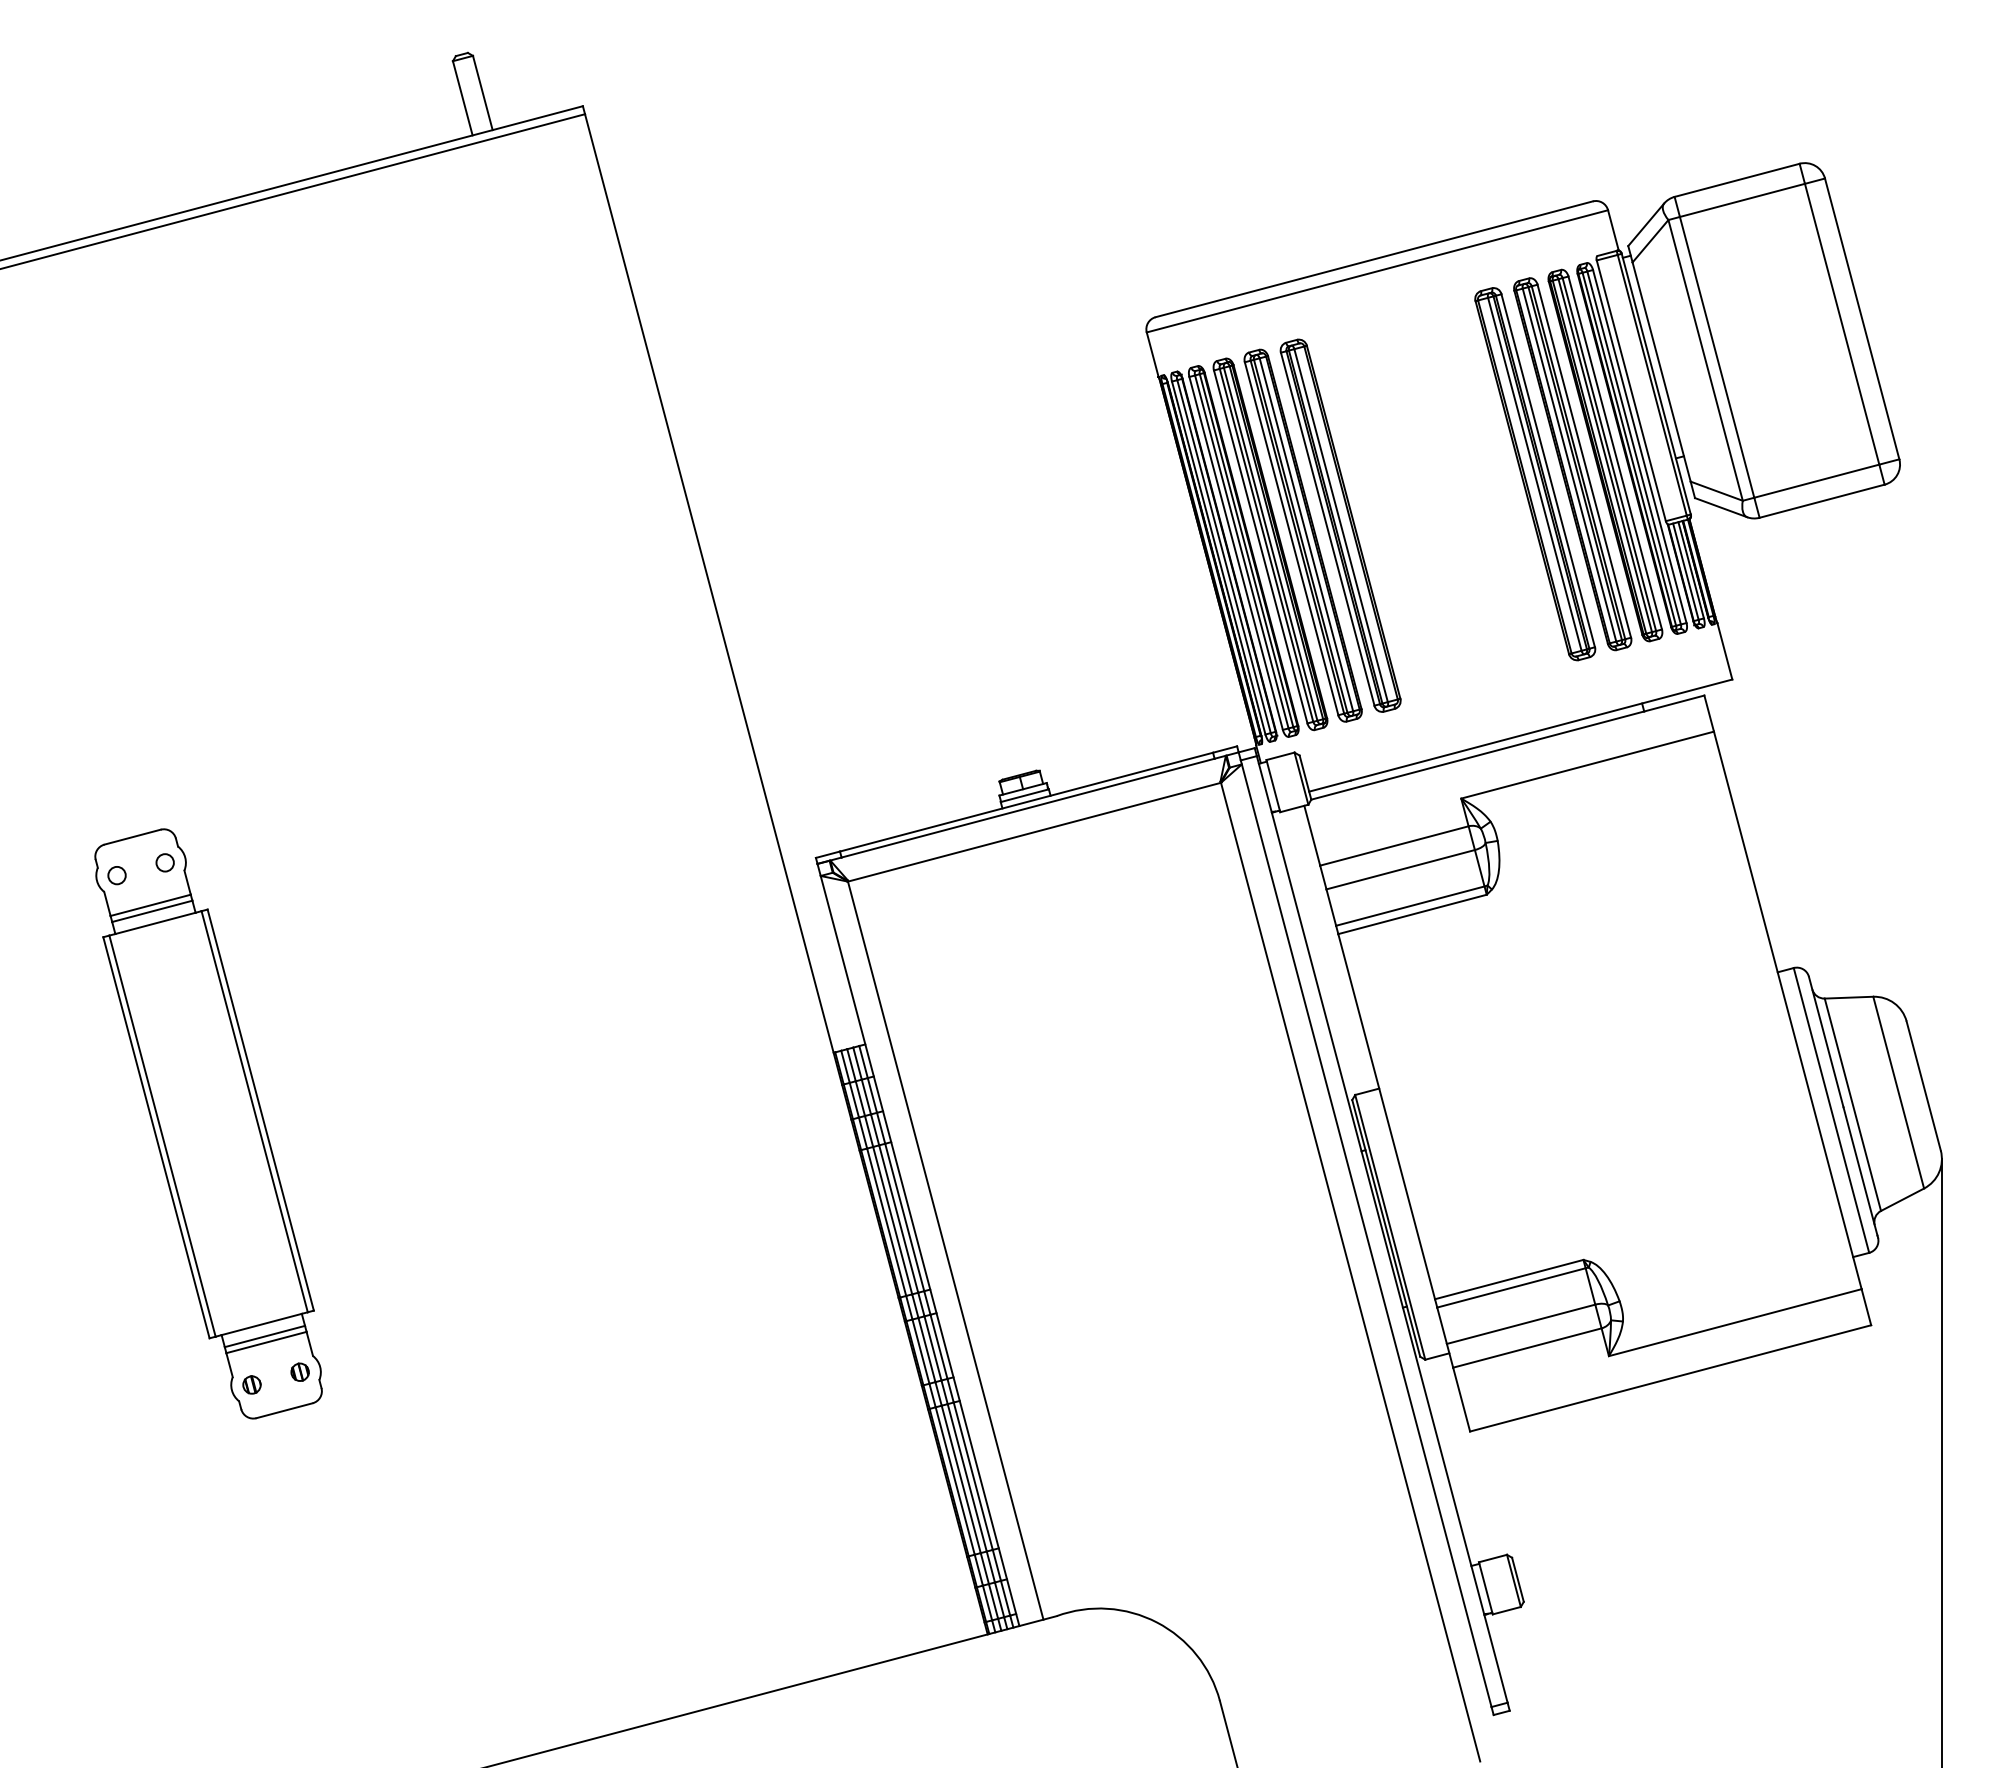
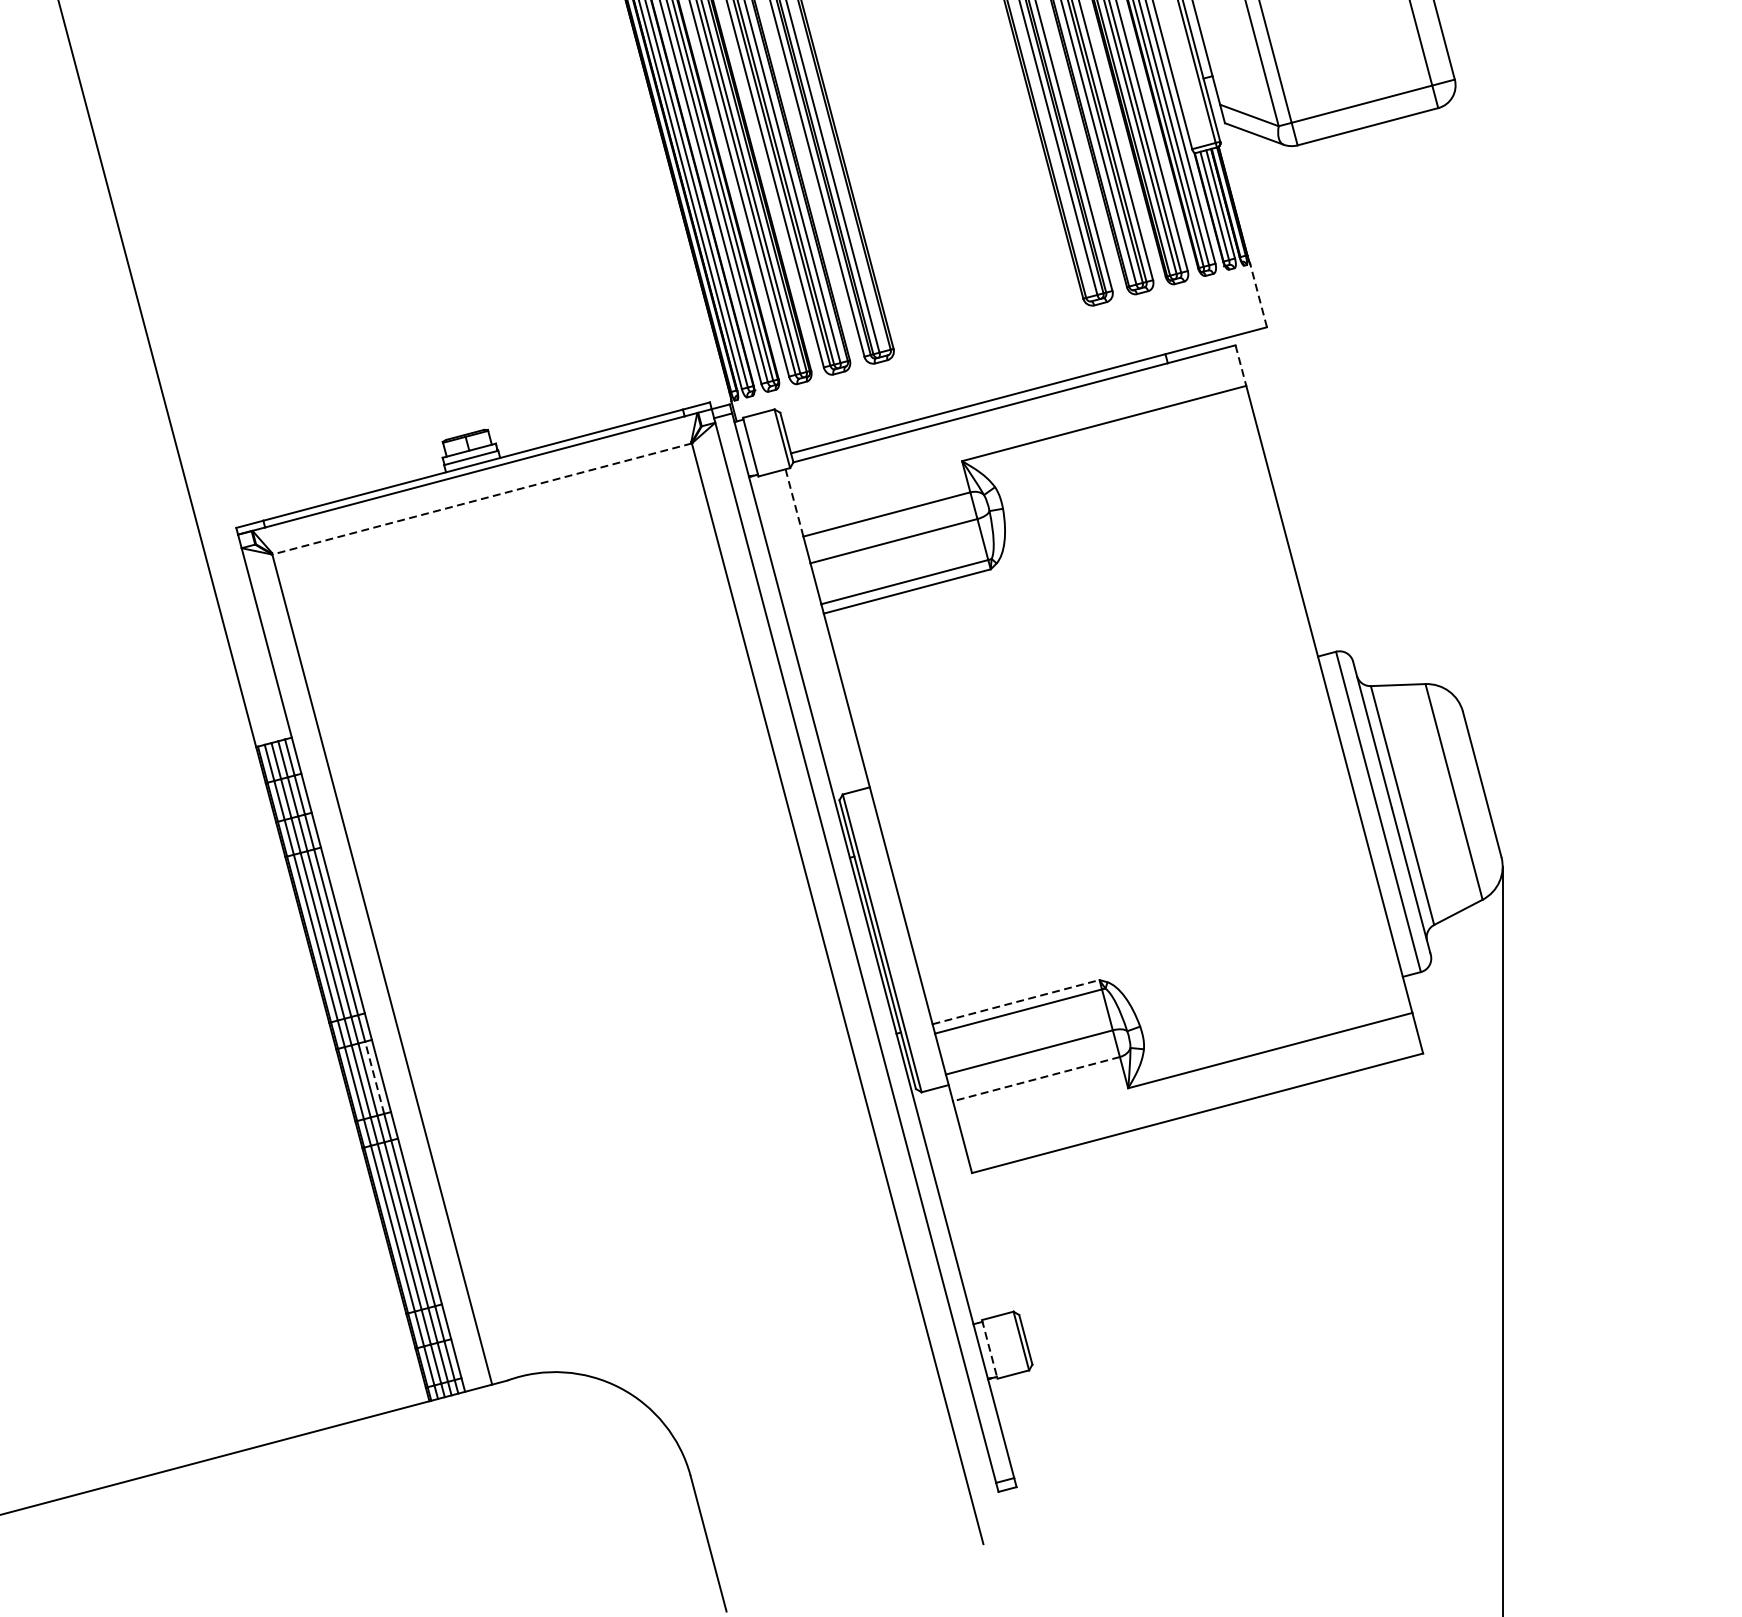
line: (1724, 650) -> (1258, 294), solid -> dashed
line: (1709, 713) -> (1241, 365), solid -> dashed
line: (1034, 832) -> (482, 499), solid -> dashed
line: (1312, 835) -> (794, 502), solid -> dashed
line: (1509, 1279) -> (1016, 1002), solid -> dashed
line: (938, 1346) -> (374, 1077), solid -> dashed
line: (1527, 1348) -> (1036, 1079), solid -> dashed
line: (1485, 1588) -> (989, 1349), solid -> dashed

